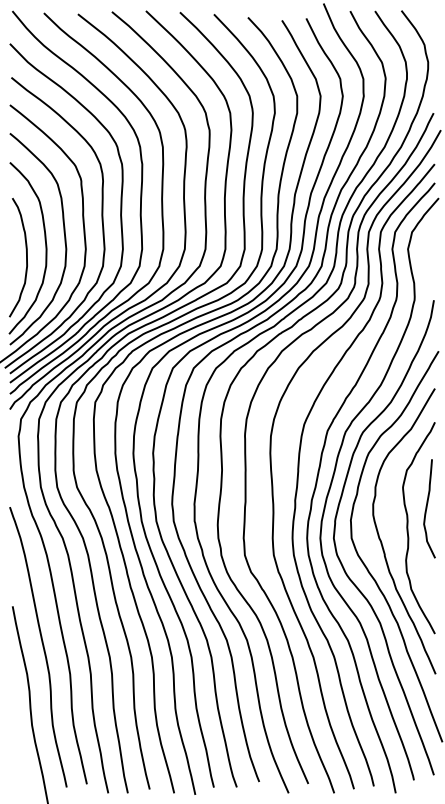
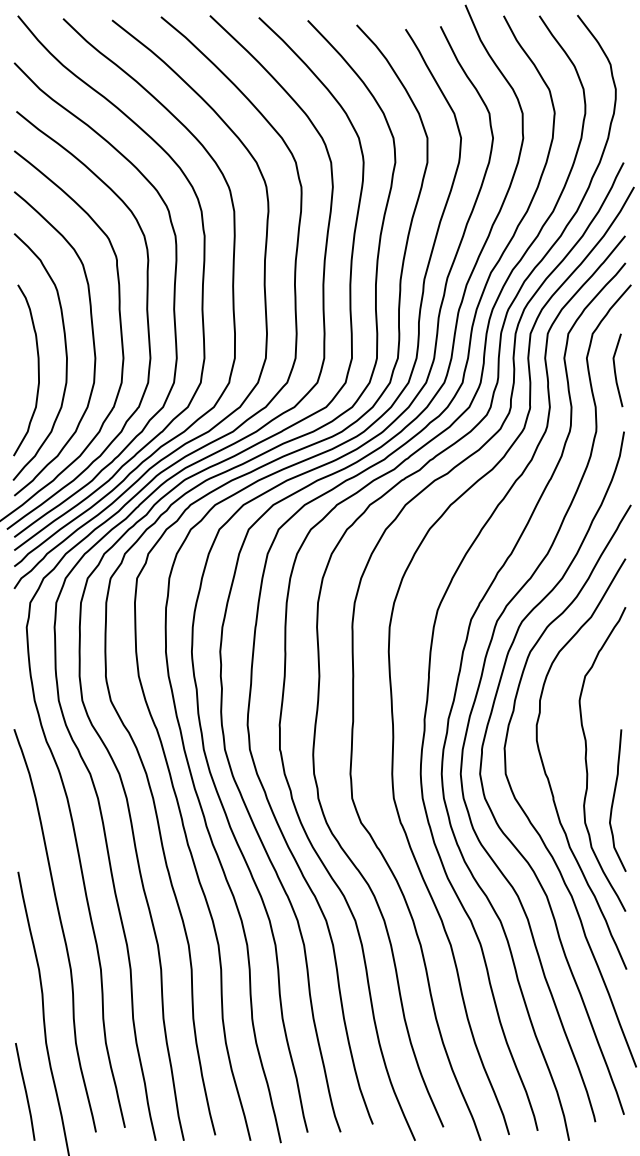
line: (428, 257) -> (616, 370), added
curve: (427, 508) -> (614, 800), moved
line: (17, 759) -> (25, 1092), added

